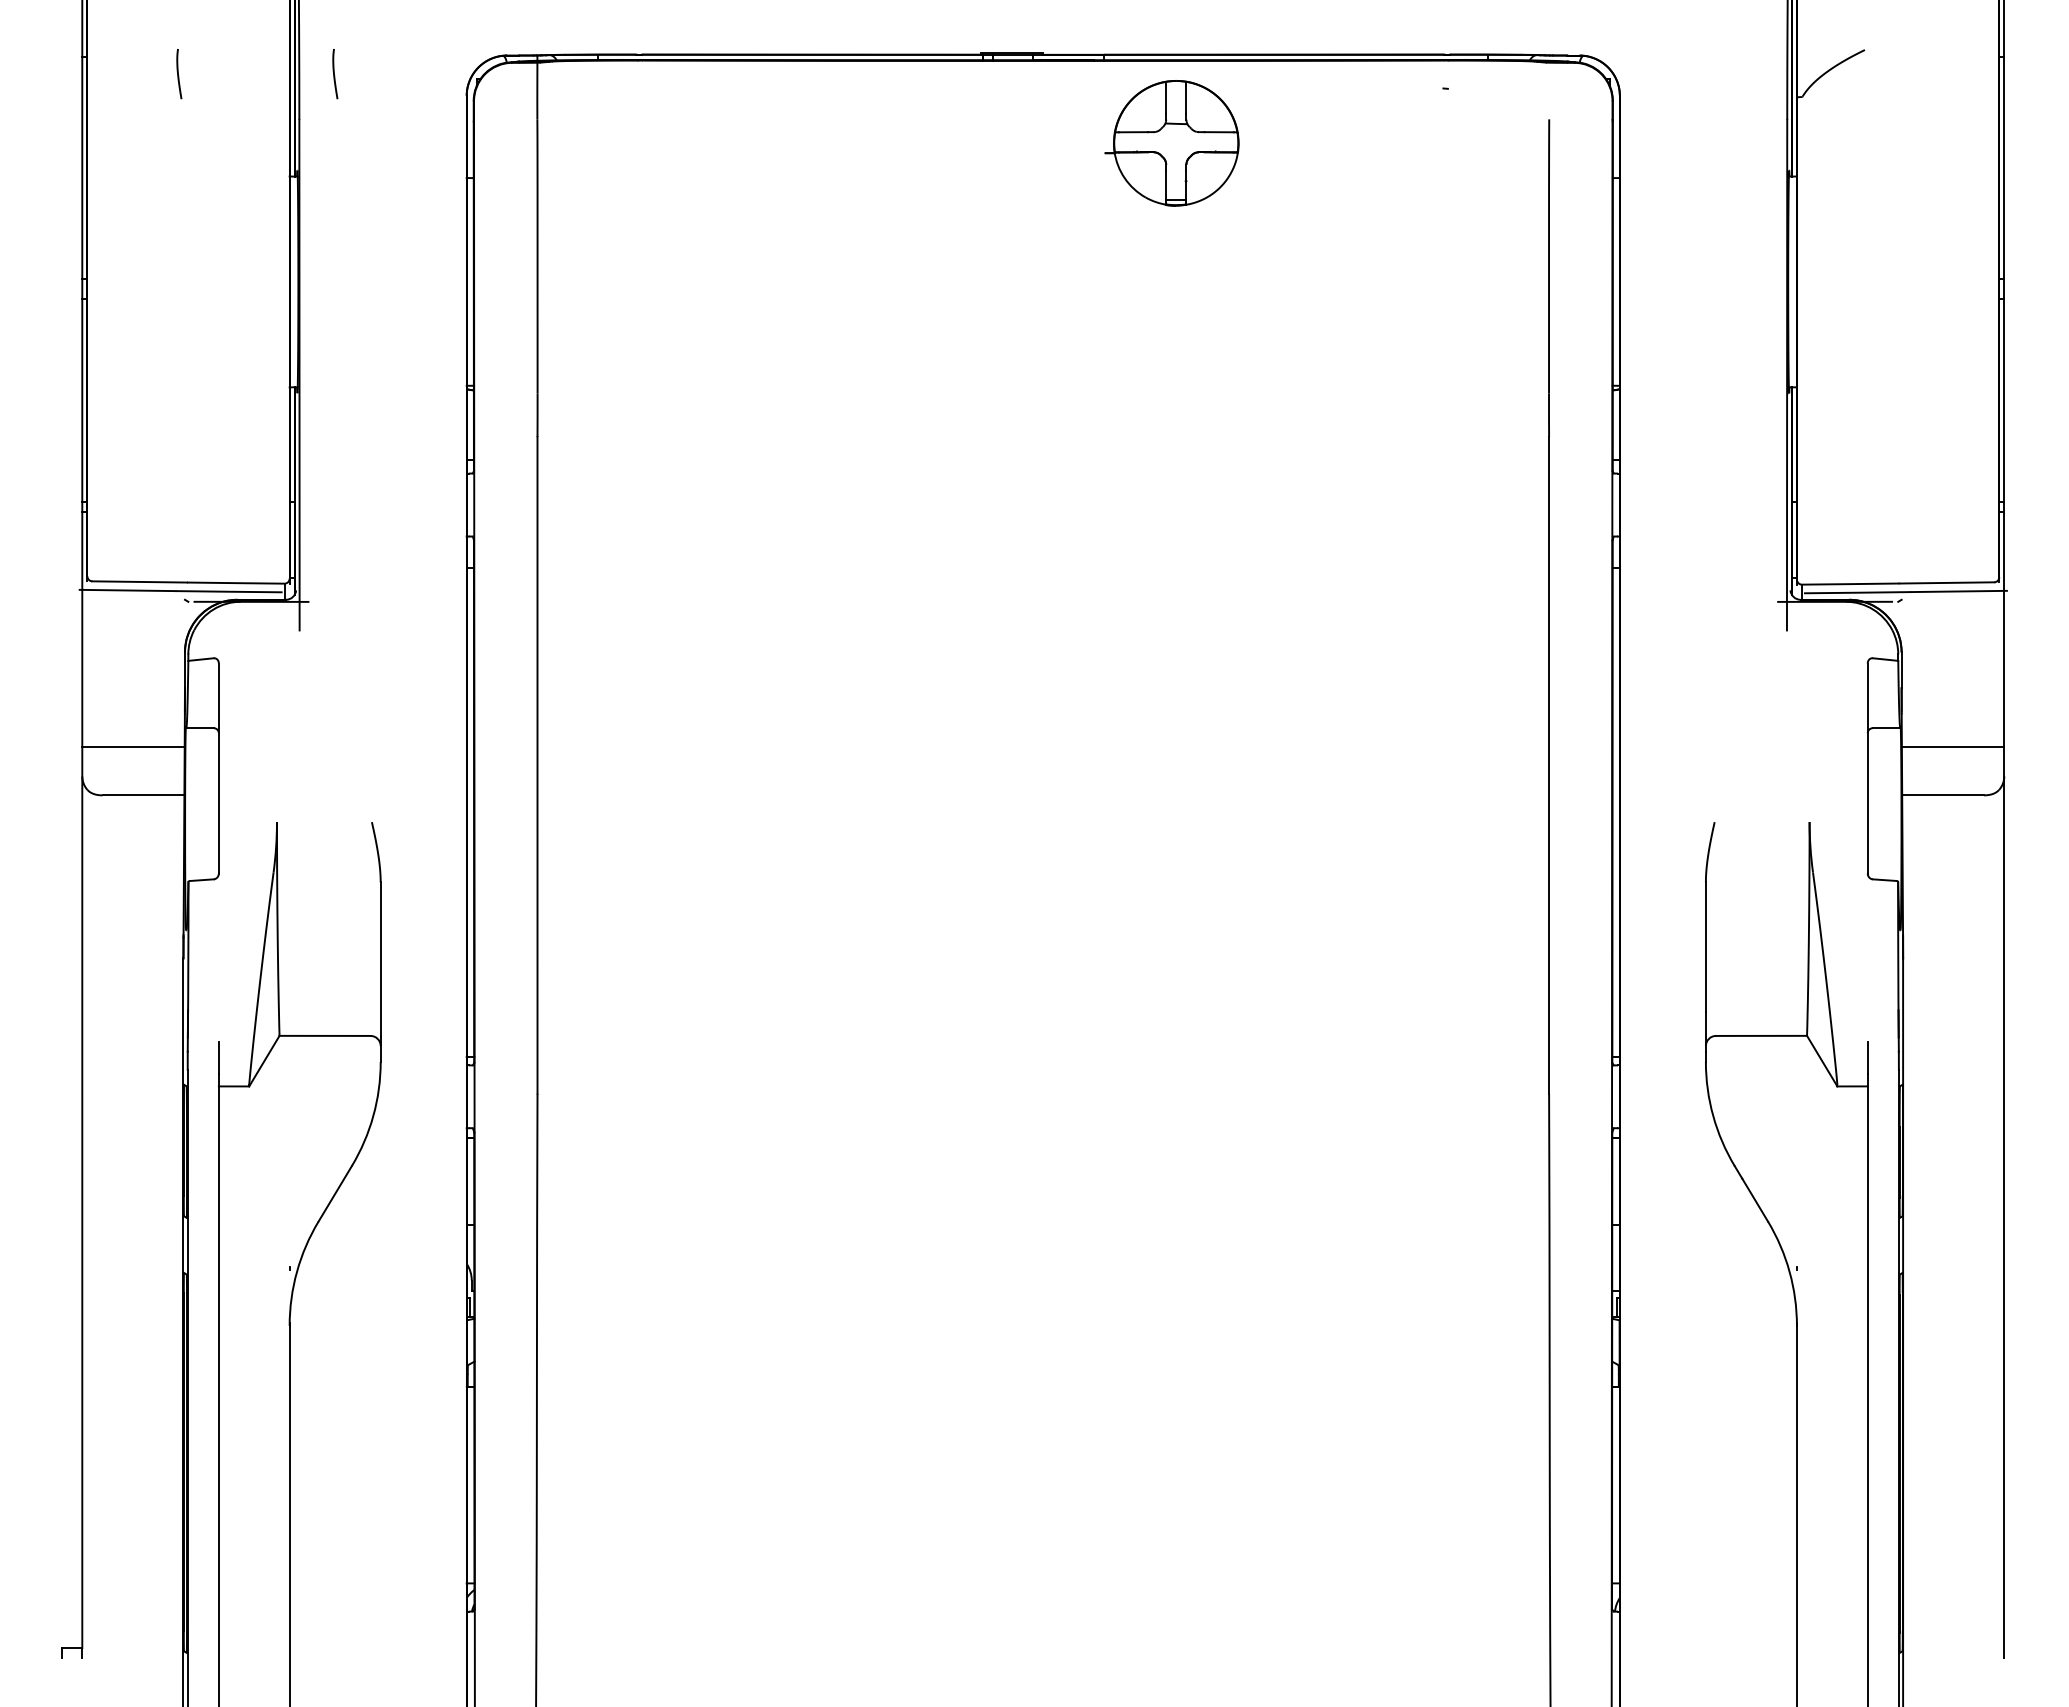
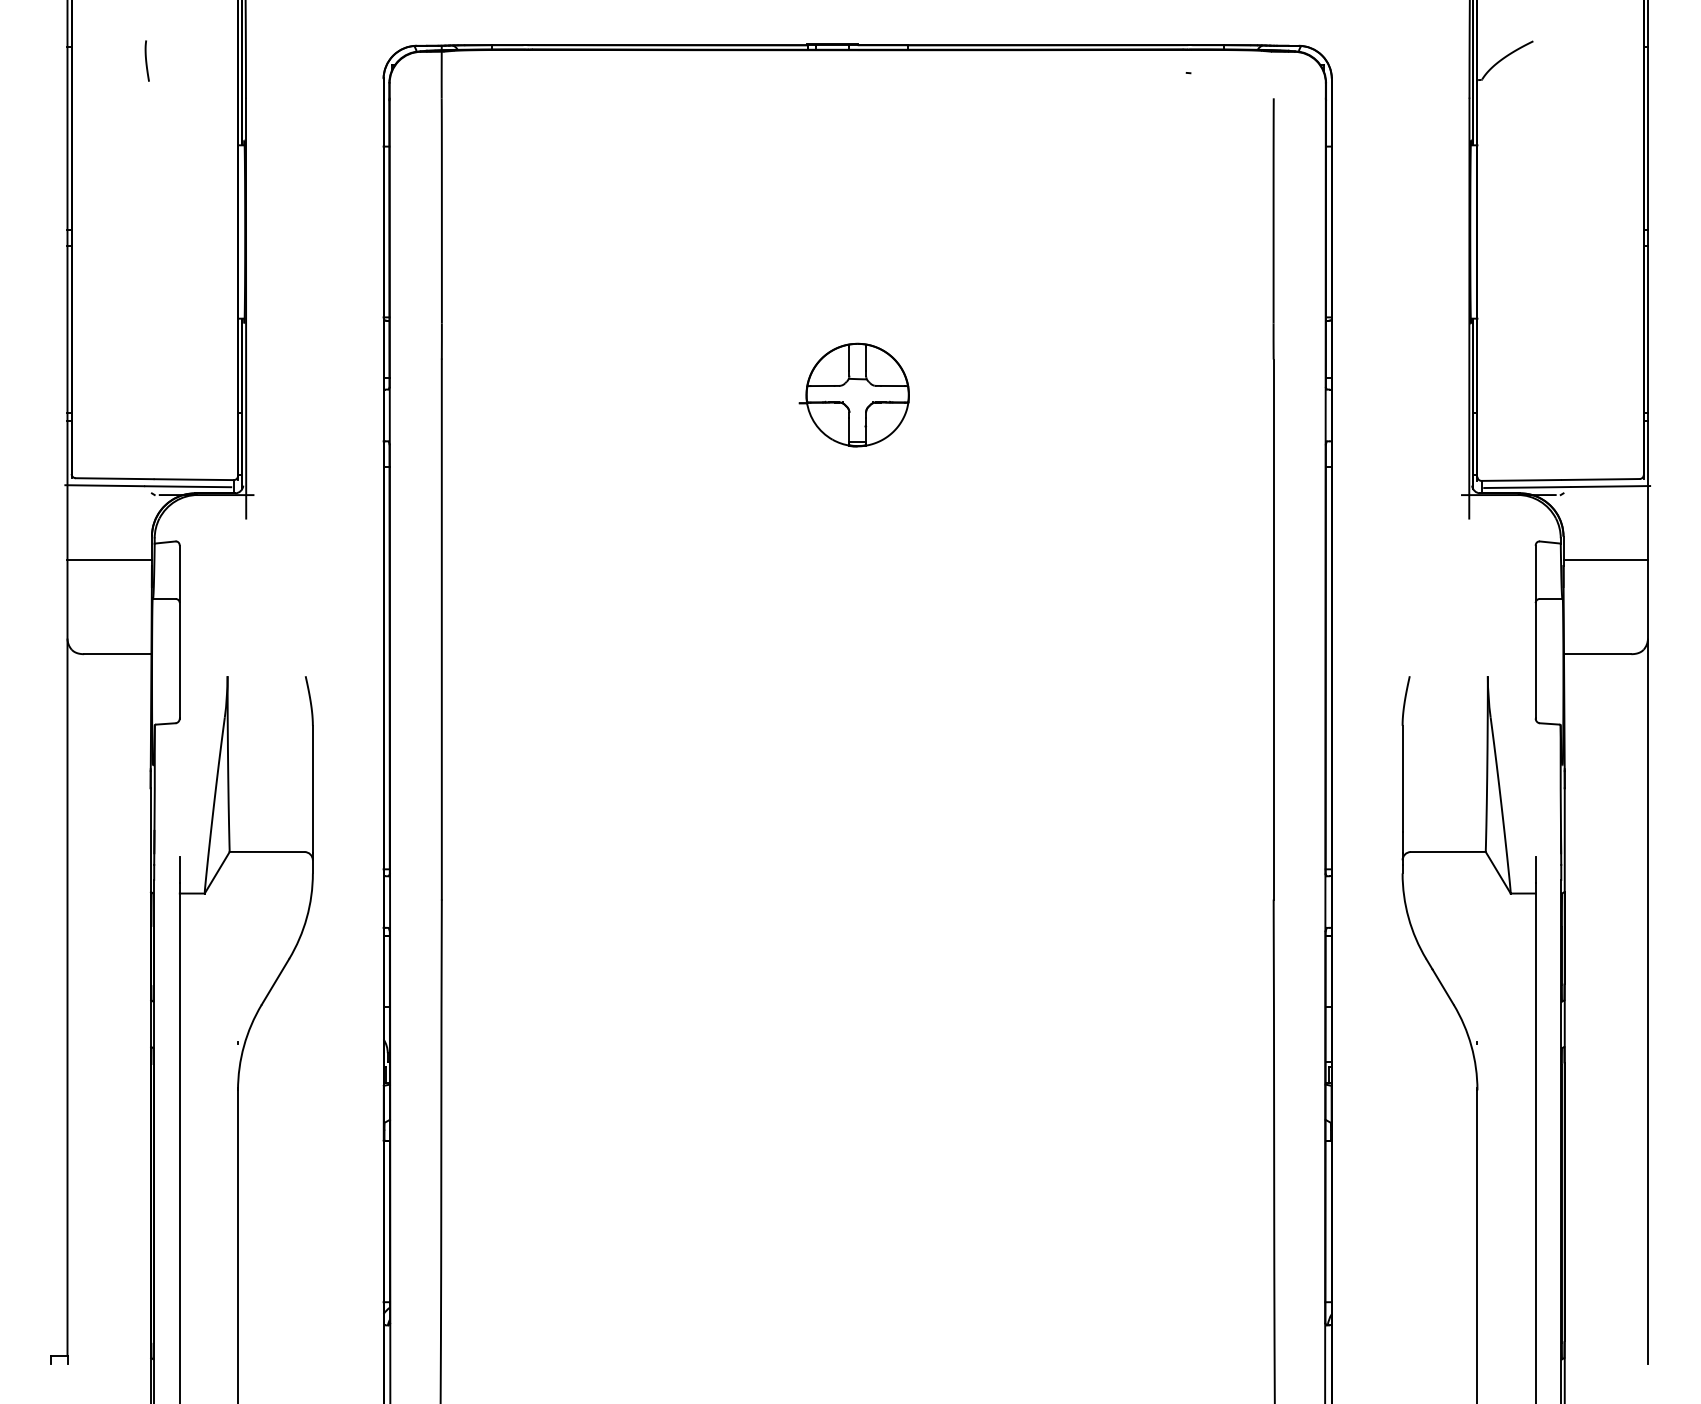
curve: (334, 74) -> (274, 61), removed
part: (1171, 143) -> (853, 395), moved
line: (133, 747) -> (109, 559), moved
line: (1952, 747) -> (1605, 559), moved

